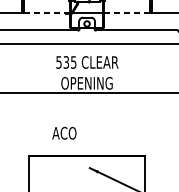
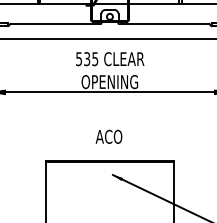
line: (46, 12) -> (65, 4), dashed -> solid
line: (126, 12) -> (153, 4), dashed -> solid
text: (63, 132) -> (108, 136), moved

